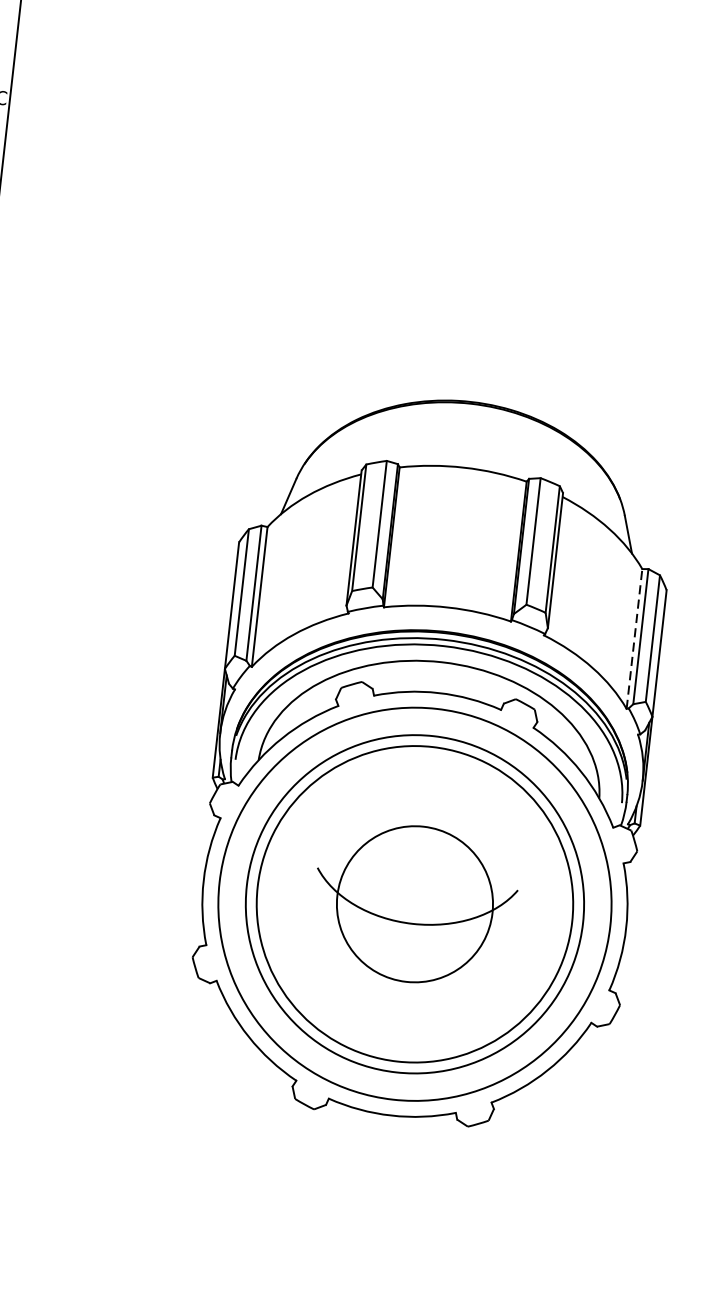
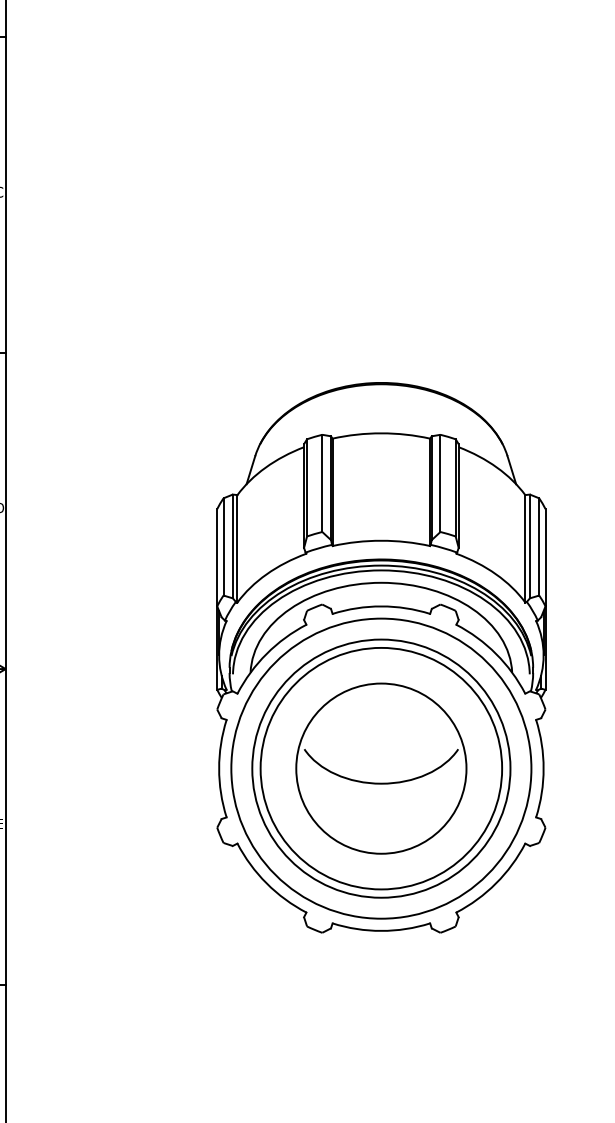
line: (634, 638) -> (525, 548), dashed -> solid
circle: (415, 904) -> (381, 768), size x1.43

